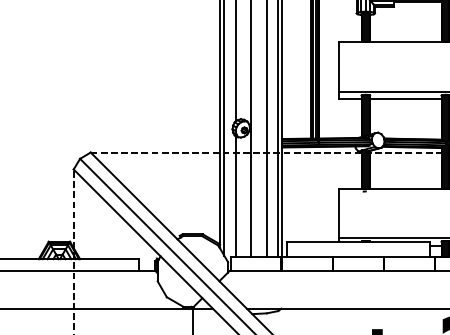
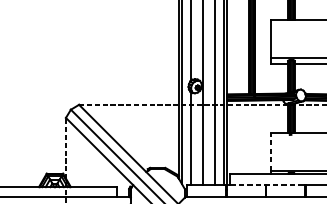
line: (339, 213) -> (271, 151), solid -> dashed
line: (335, 256) -> (268, 185), solid -> dashed

